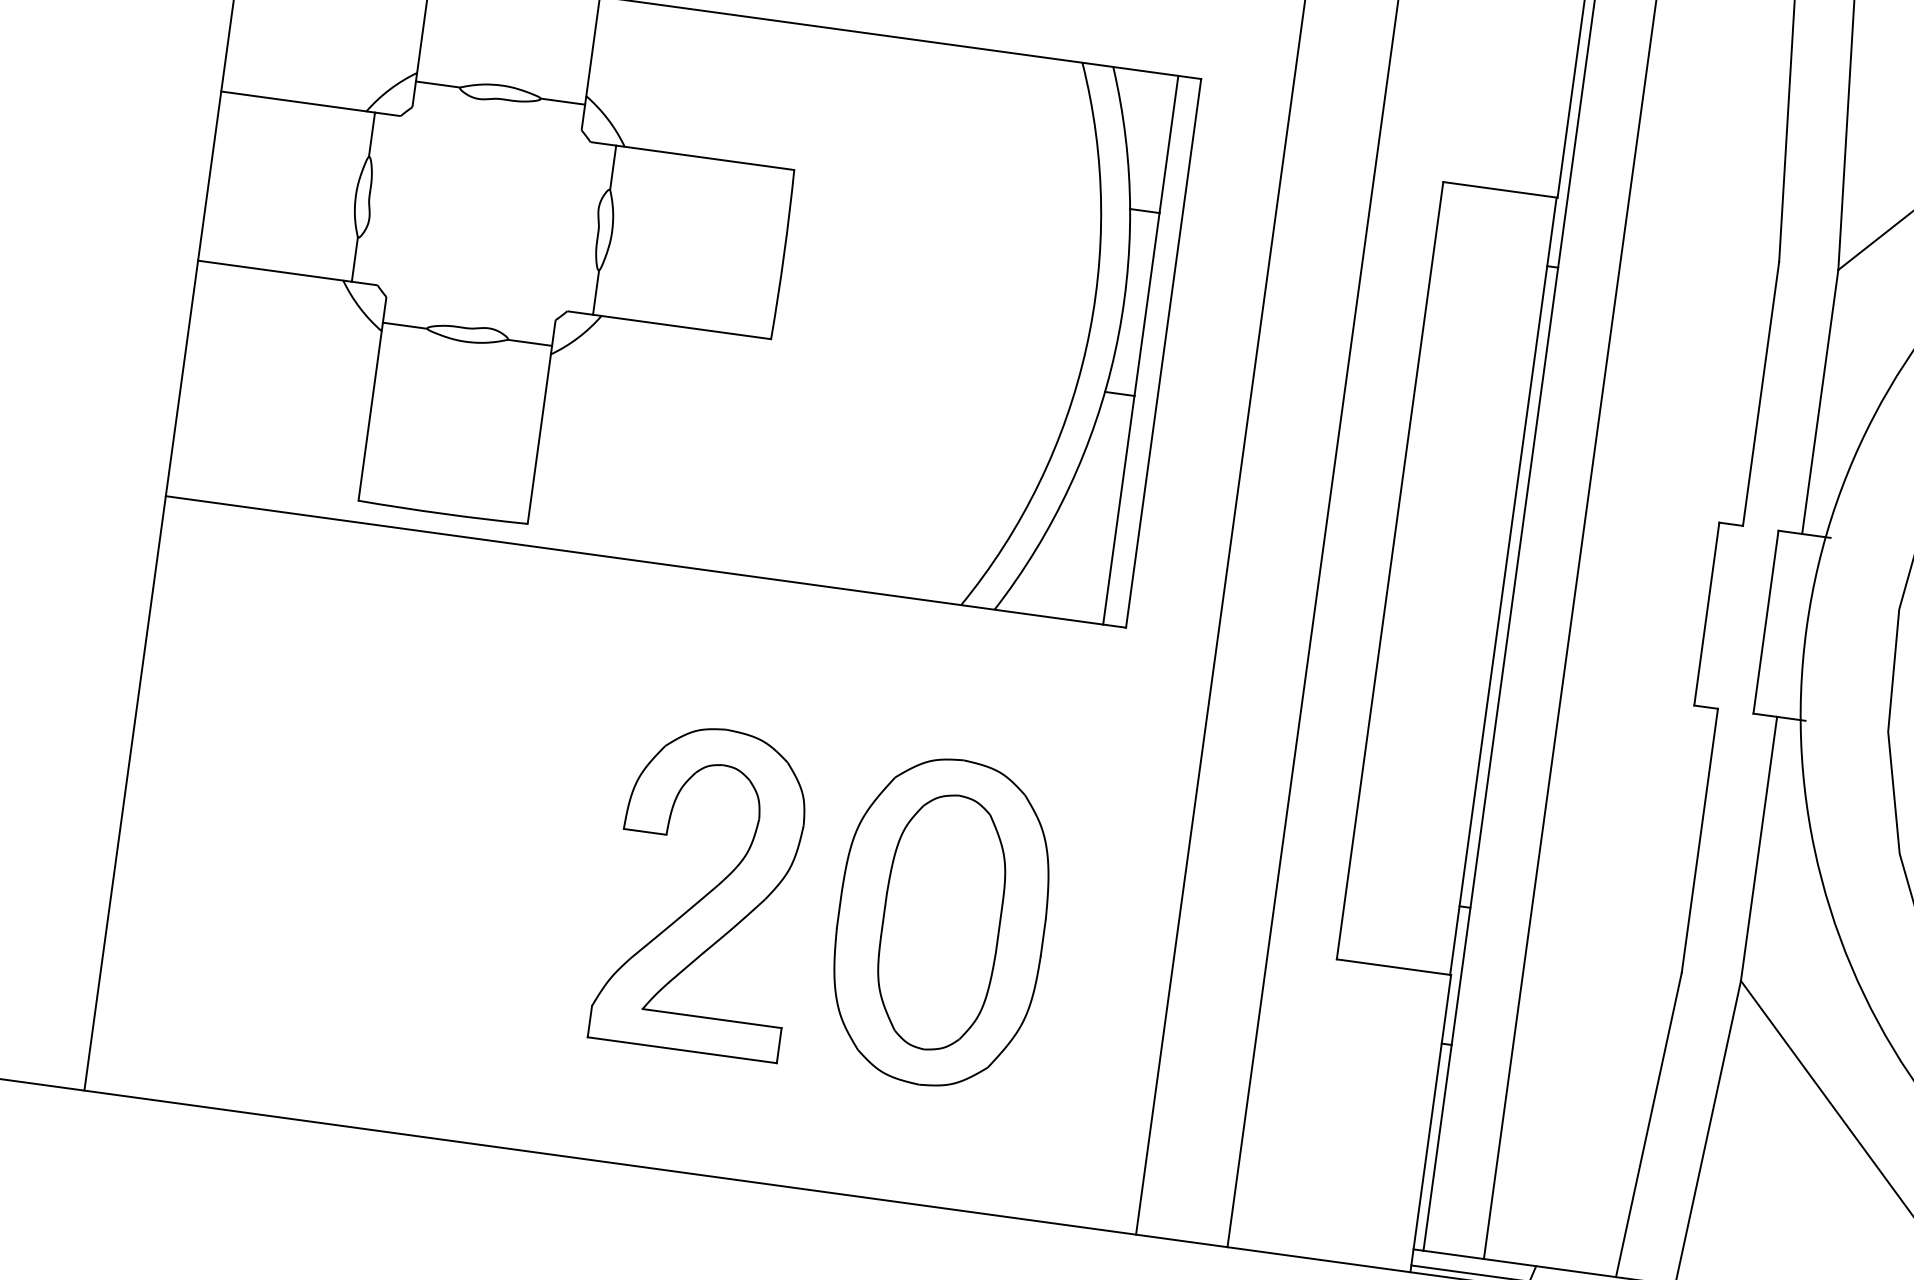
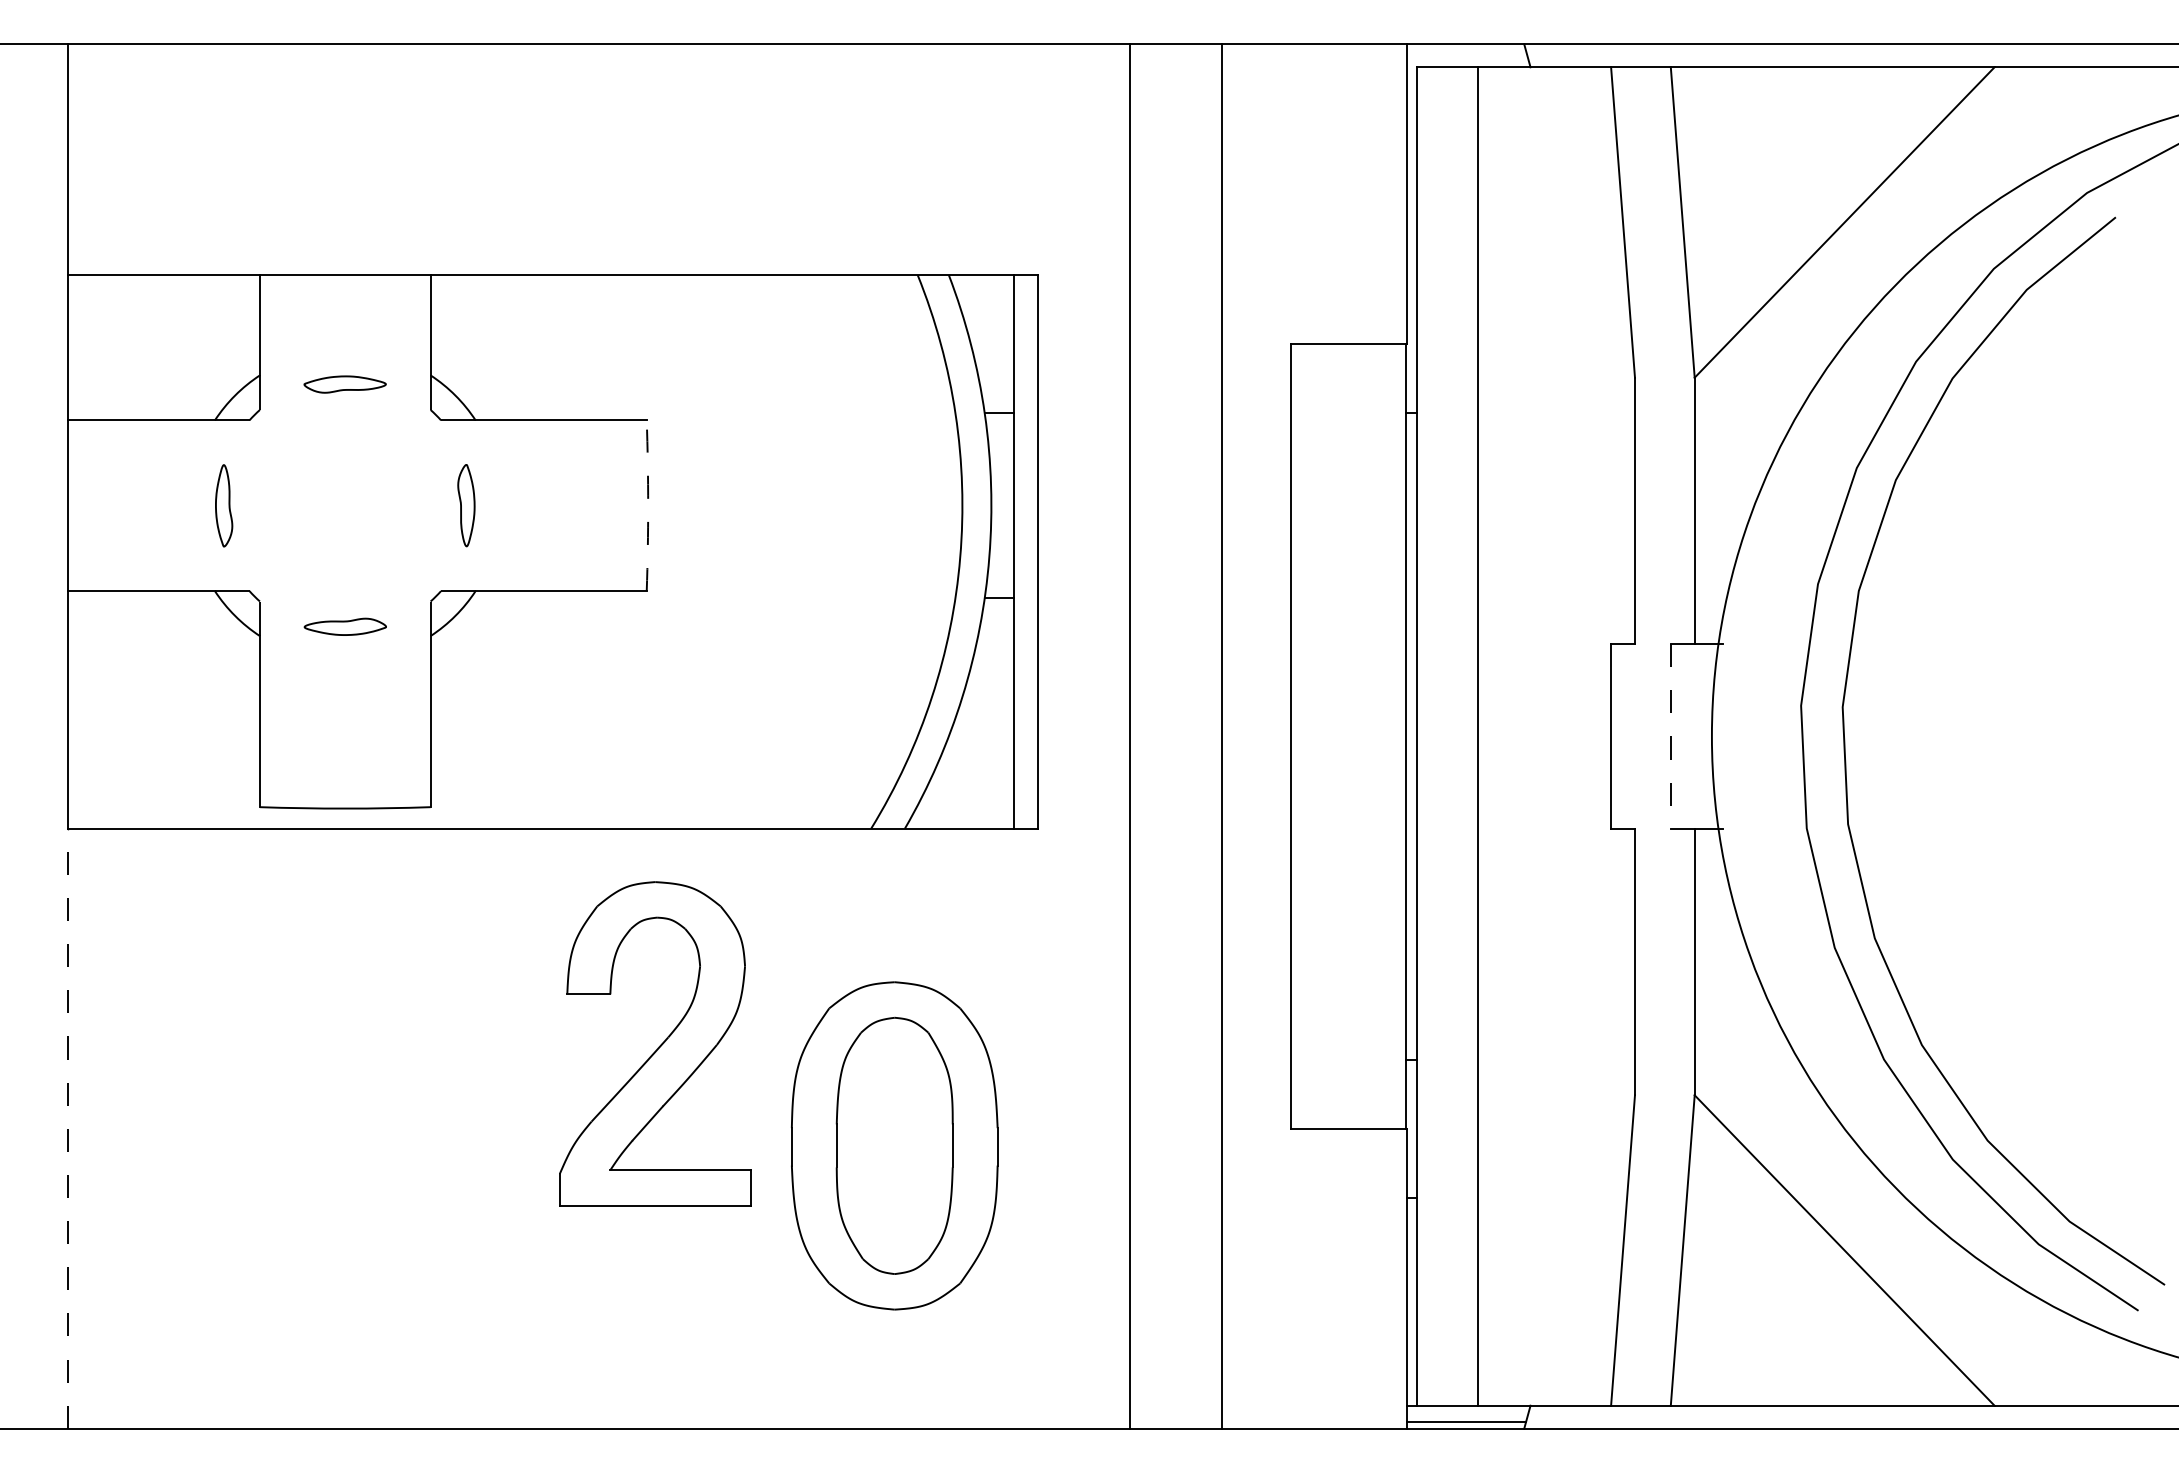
line: (437, 84) -> (281, 384), removed
line: (562, 102) -> (407, 384), removed
line: (371, 134) -> (223, 442), removed
line: (613, 167) -> (467, 442), removed
arc: (784, 254) -> (648, 505), solid -> dashed
line: (354, 259) -> (223, 568), removed
line: (596, 292) -> (467, 568), removed
line: (404, 325) -> (281, 627), removed
line: (529, 342) -> (407, 627), removed
line: (1765, 623) -> (1670, 737), solid -> dashed
line: (125, 793) -> (68, 1128), solid -> dashed
part: (704, 889) -> (655, 1043), moved

